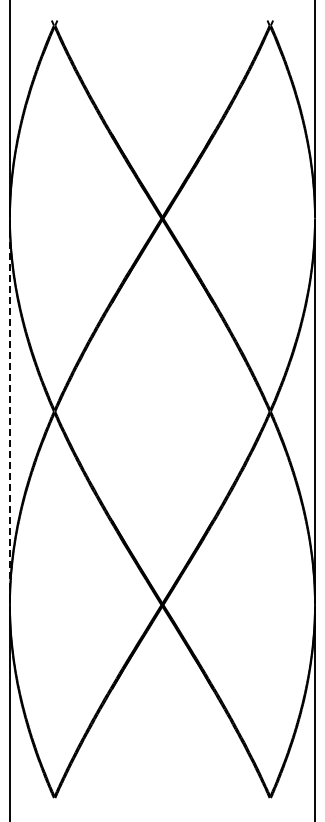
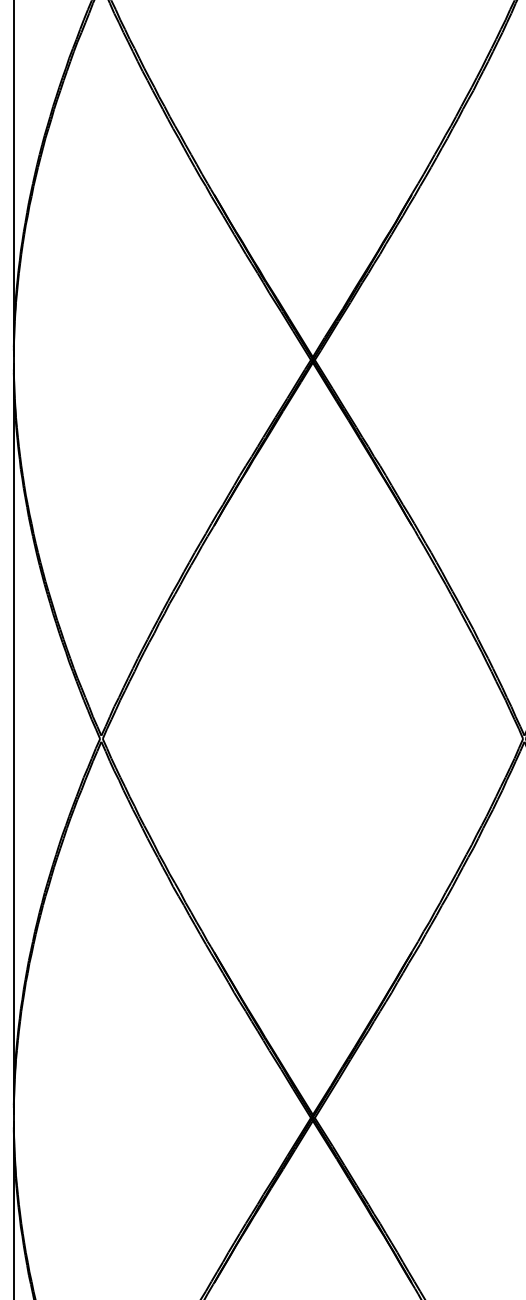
line: (9, 411) -> (12, 738), dashed -> solid

